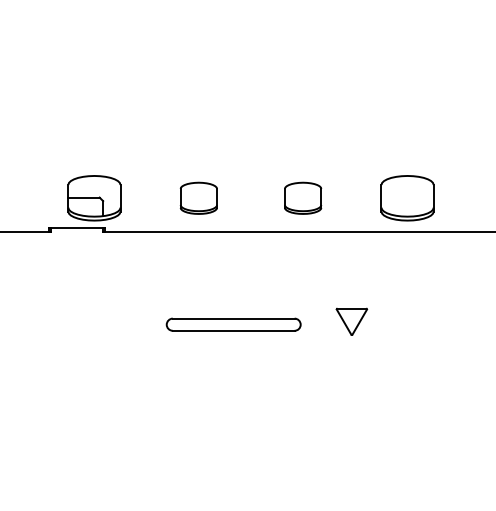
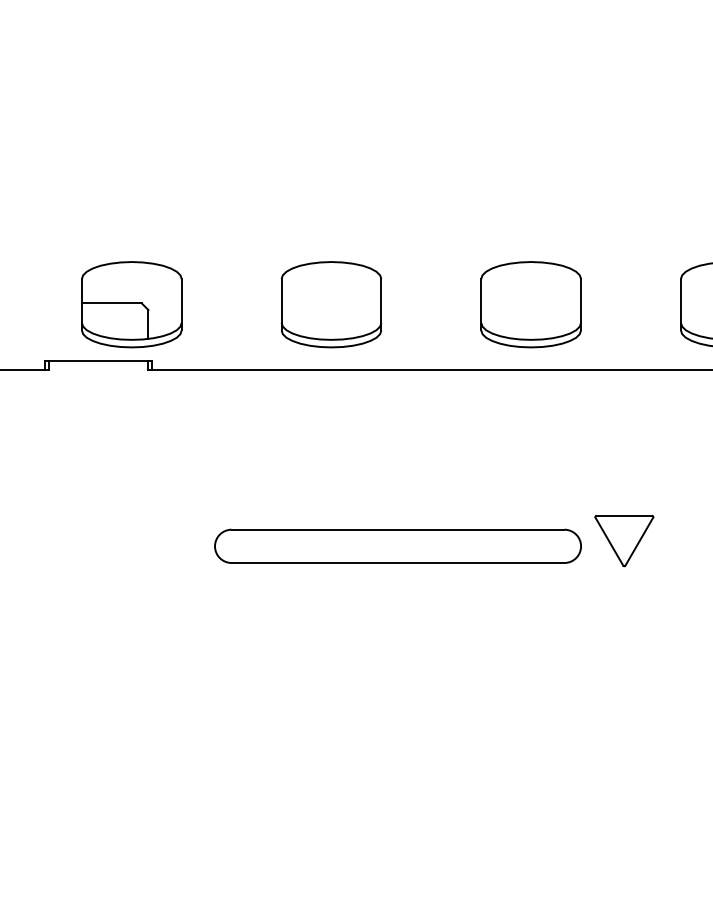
part: (198, 198) -> (330, 305), size x1.43
part: (302, 198) -> (529, 305), size x1.43
part: (233, 324) -> (397, 546), size x1.43

